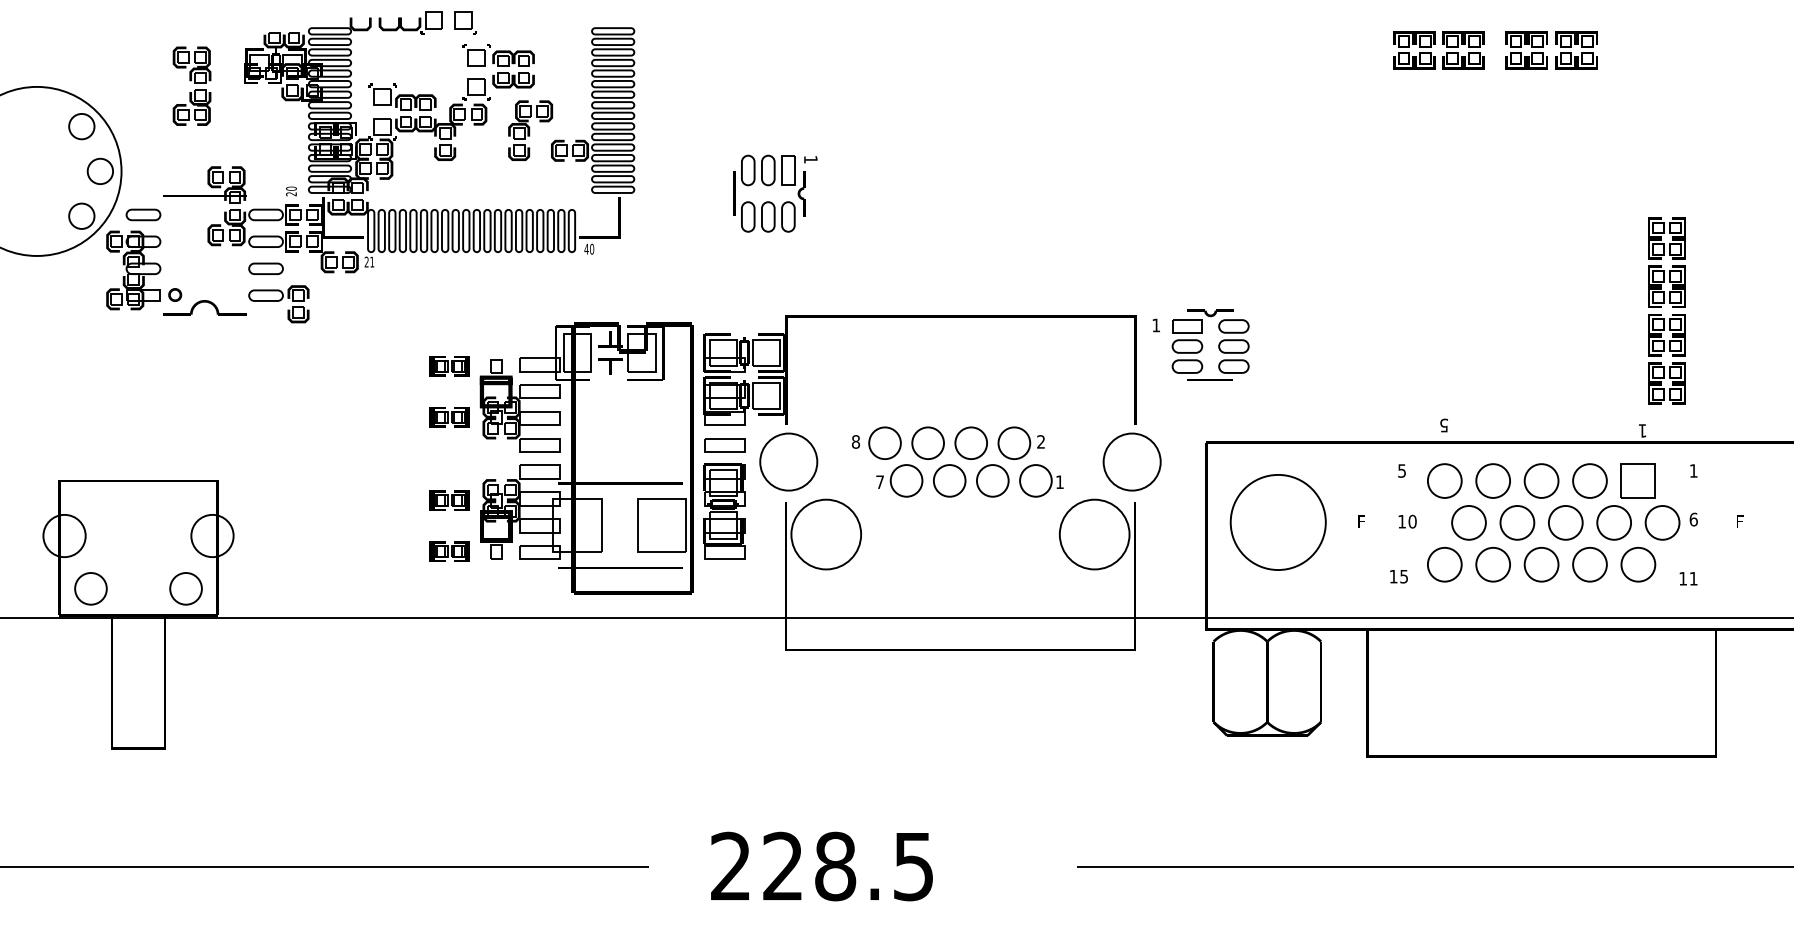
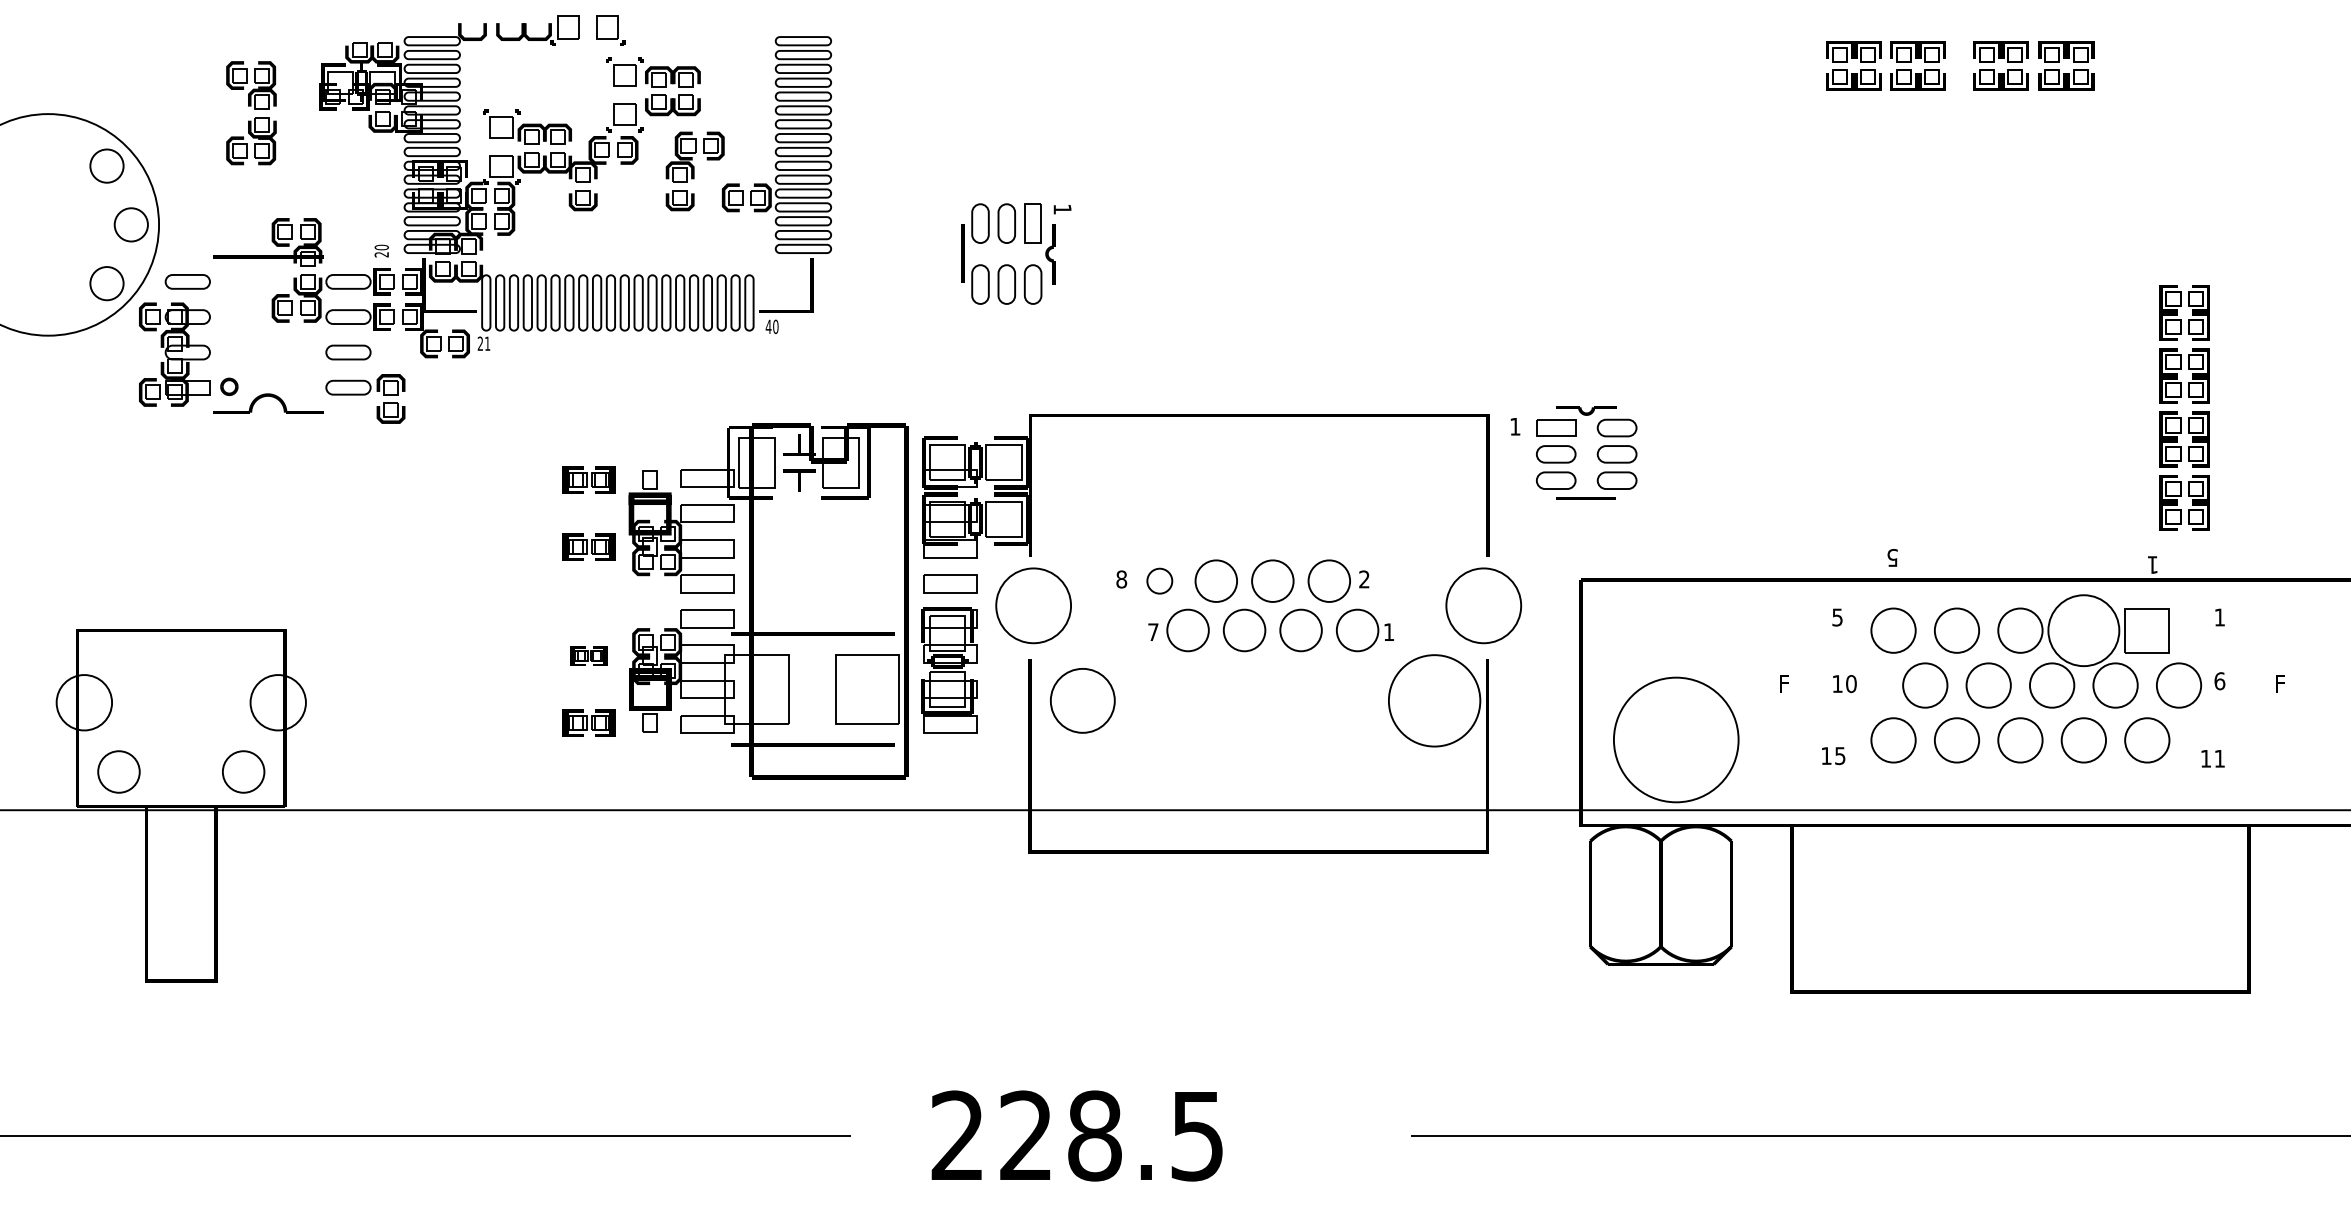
circle: (884, 442) -> (1159, 580), size x0.6
circle: (1589, 480) -> (2083, 630), size x1.6
part: (449, 499) -> (588, 655), size x0.7
circle: (1278, 522) -> (1676, 739), moved
circle: (826, 534) -> (1082, 700), size x0.7

